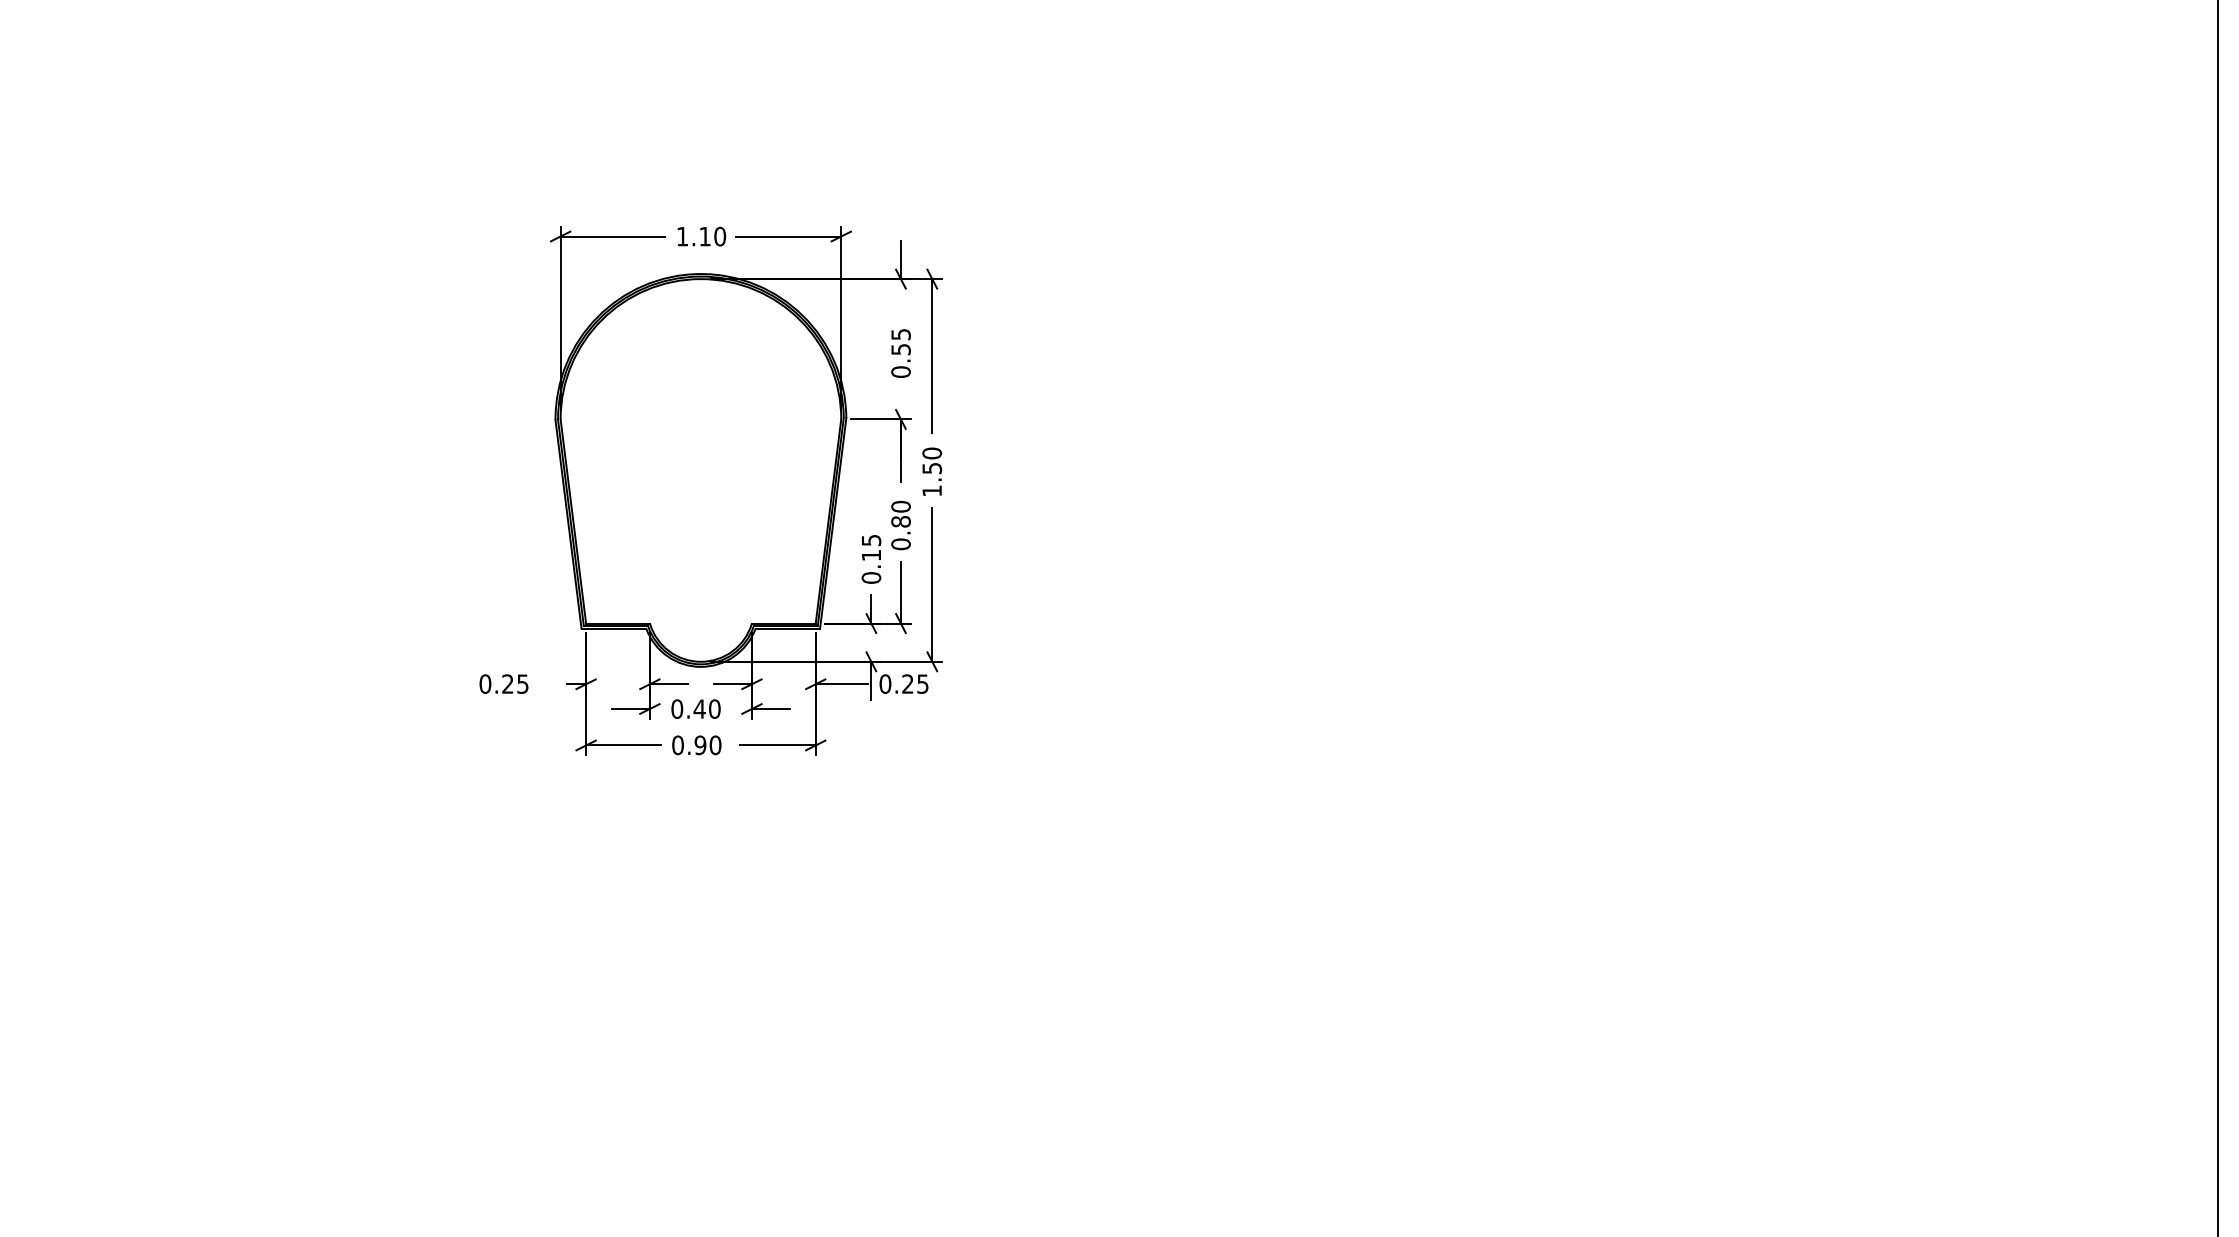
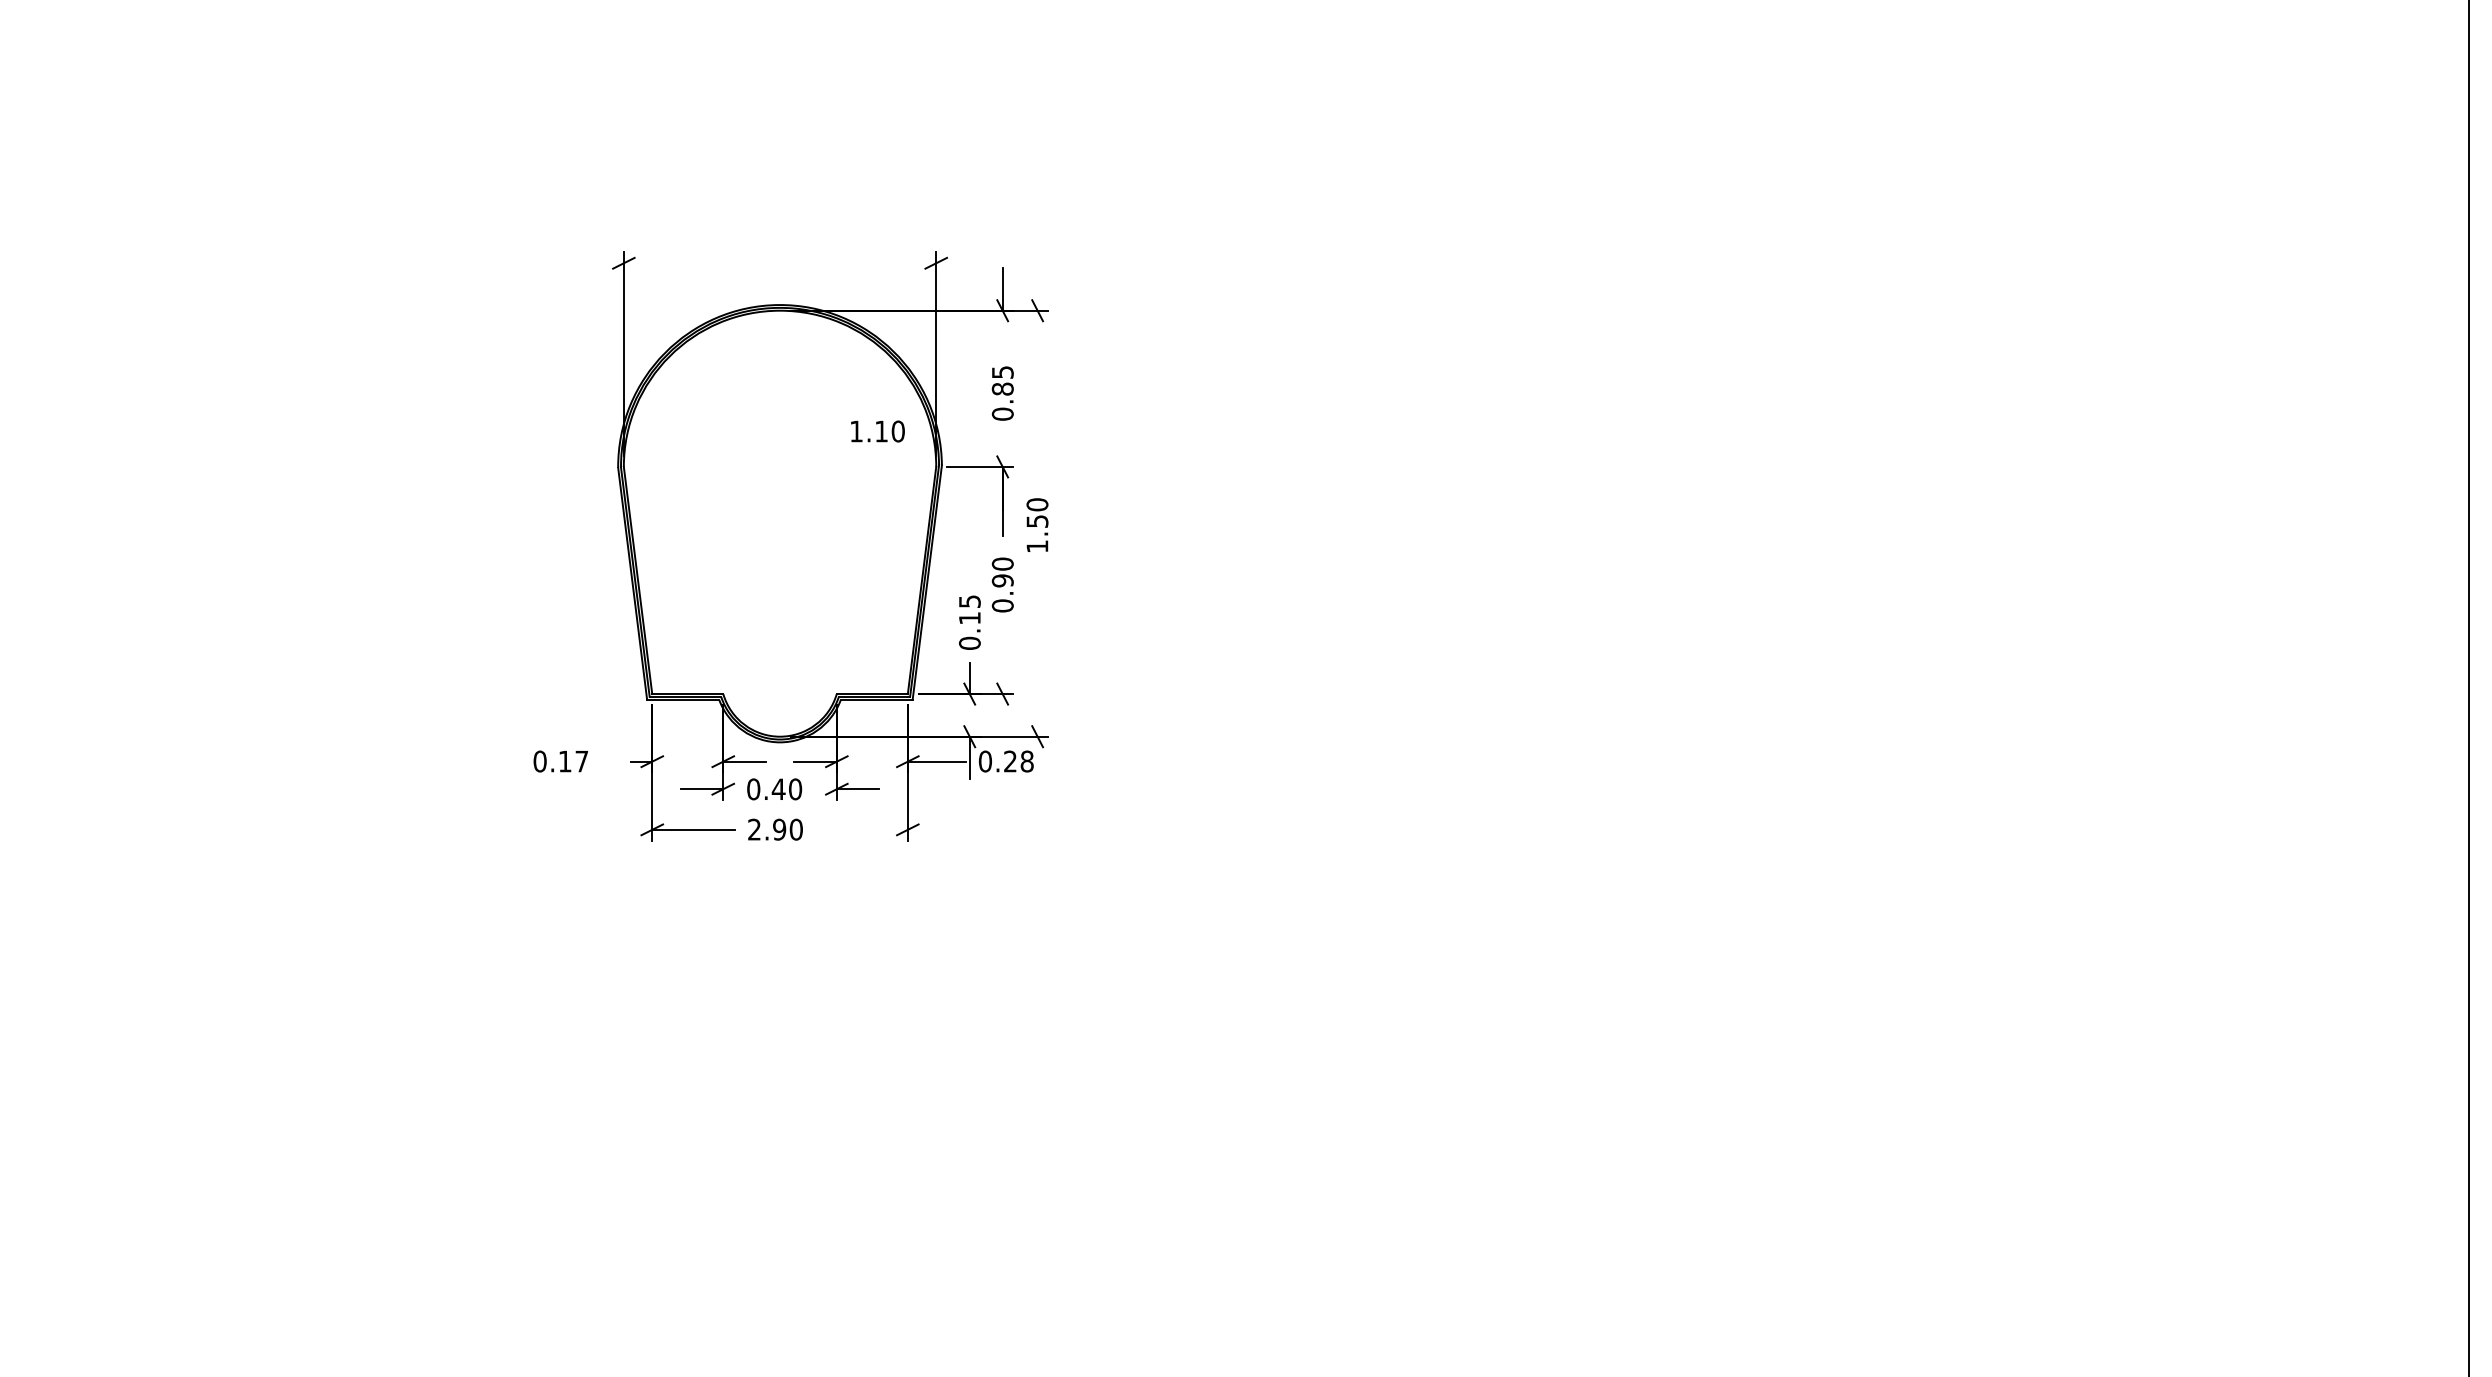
line: (612, 236) -> (681, 263), removed
text: (701, 236) -> (877, 431), moved
line: (788, 236) -> (877, 263), removed
text: (900, 349) -> (1002, 389), 0.55 -> 0.85
line: (932, 355) -> (1037, 395), removed
text: (900, 521) -> (1002, 580), 0.80 -> 0.90
line: (932, 584) -> (1037, 650), removed
line: (900, 592) -> (1002, 659), removed
text: (515, 683) -> (573, 760), 0.25 -> 0.17
text: (922, 683) -> (1026, 760), 0.25 -> 0.28
text: (677, 745) -> (753, 829), 0.90 -> 2.90
line: (777, 745) -> (865, 829), removed

